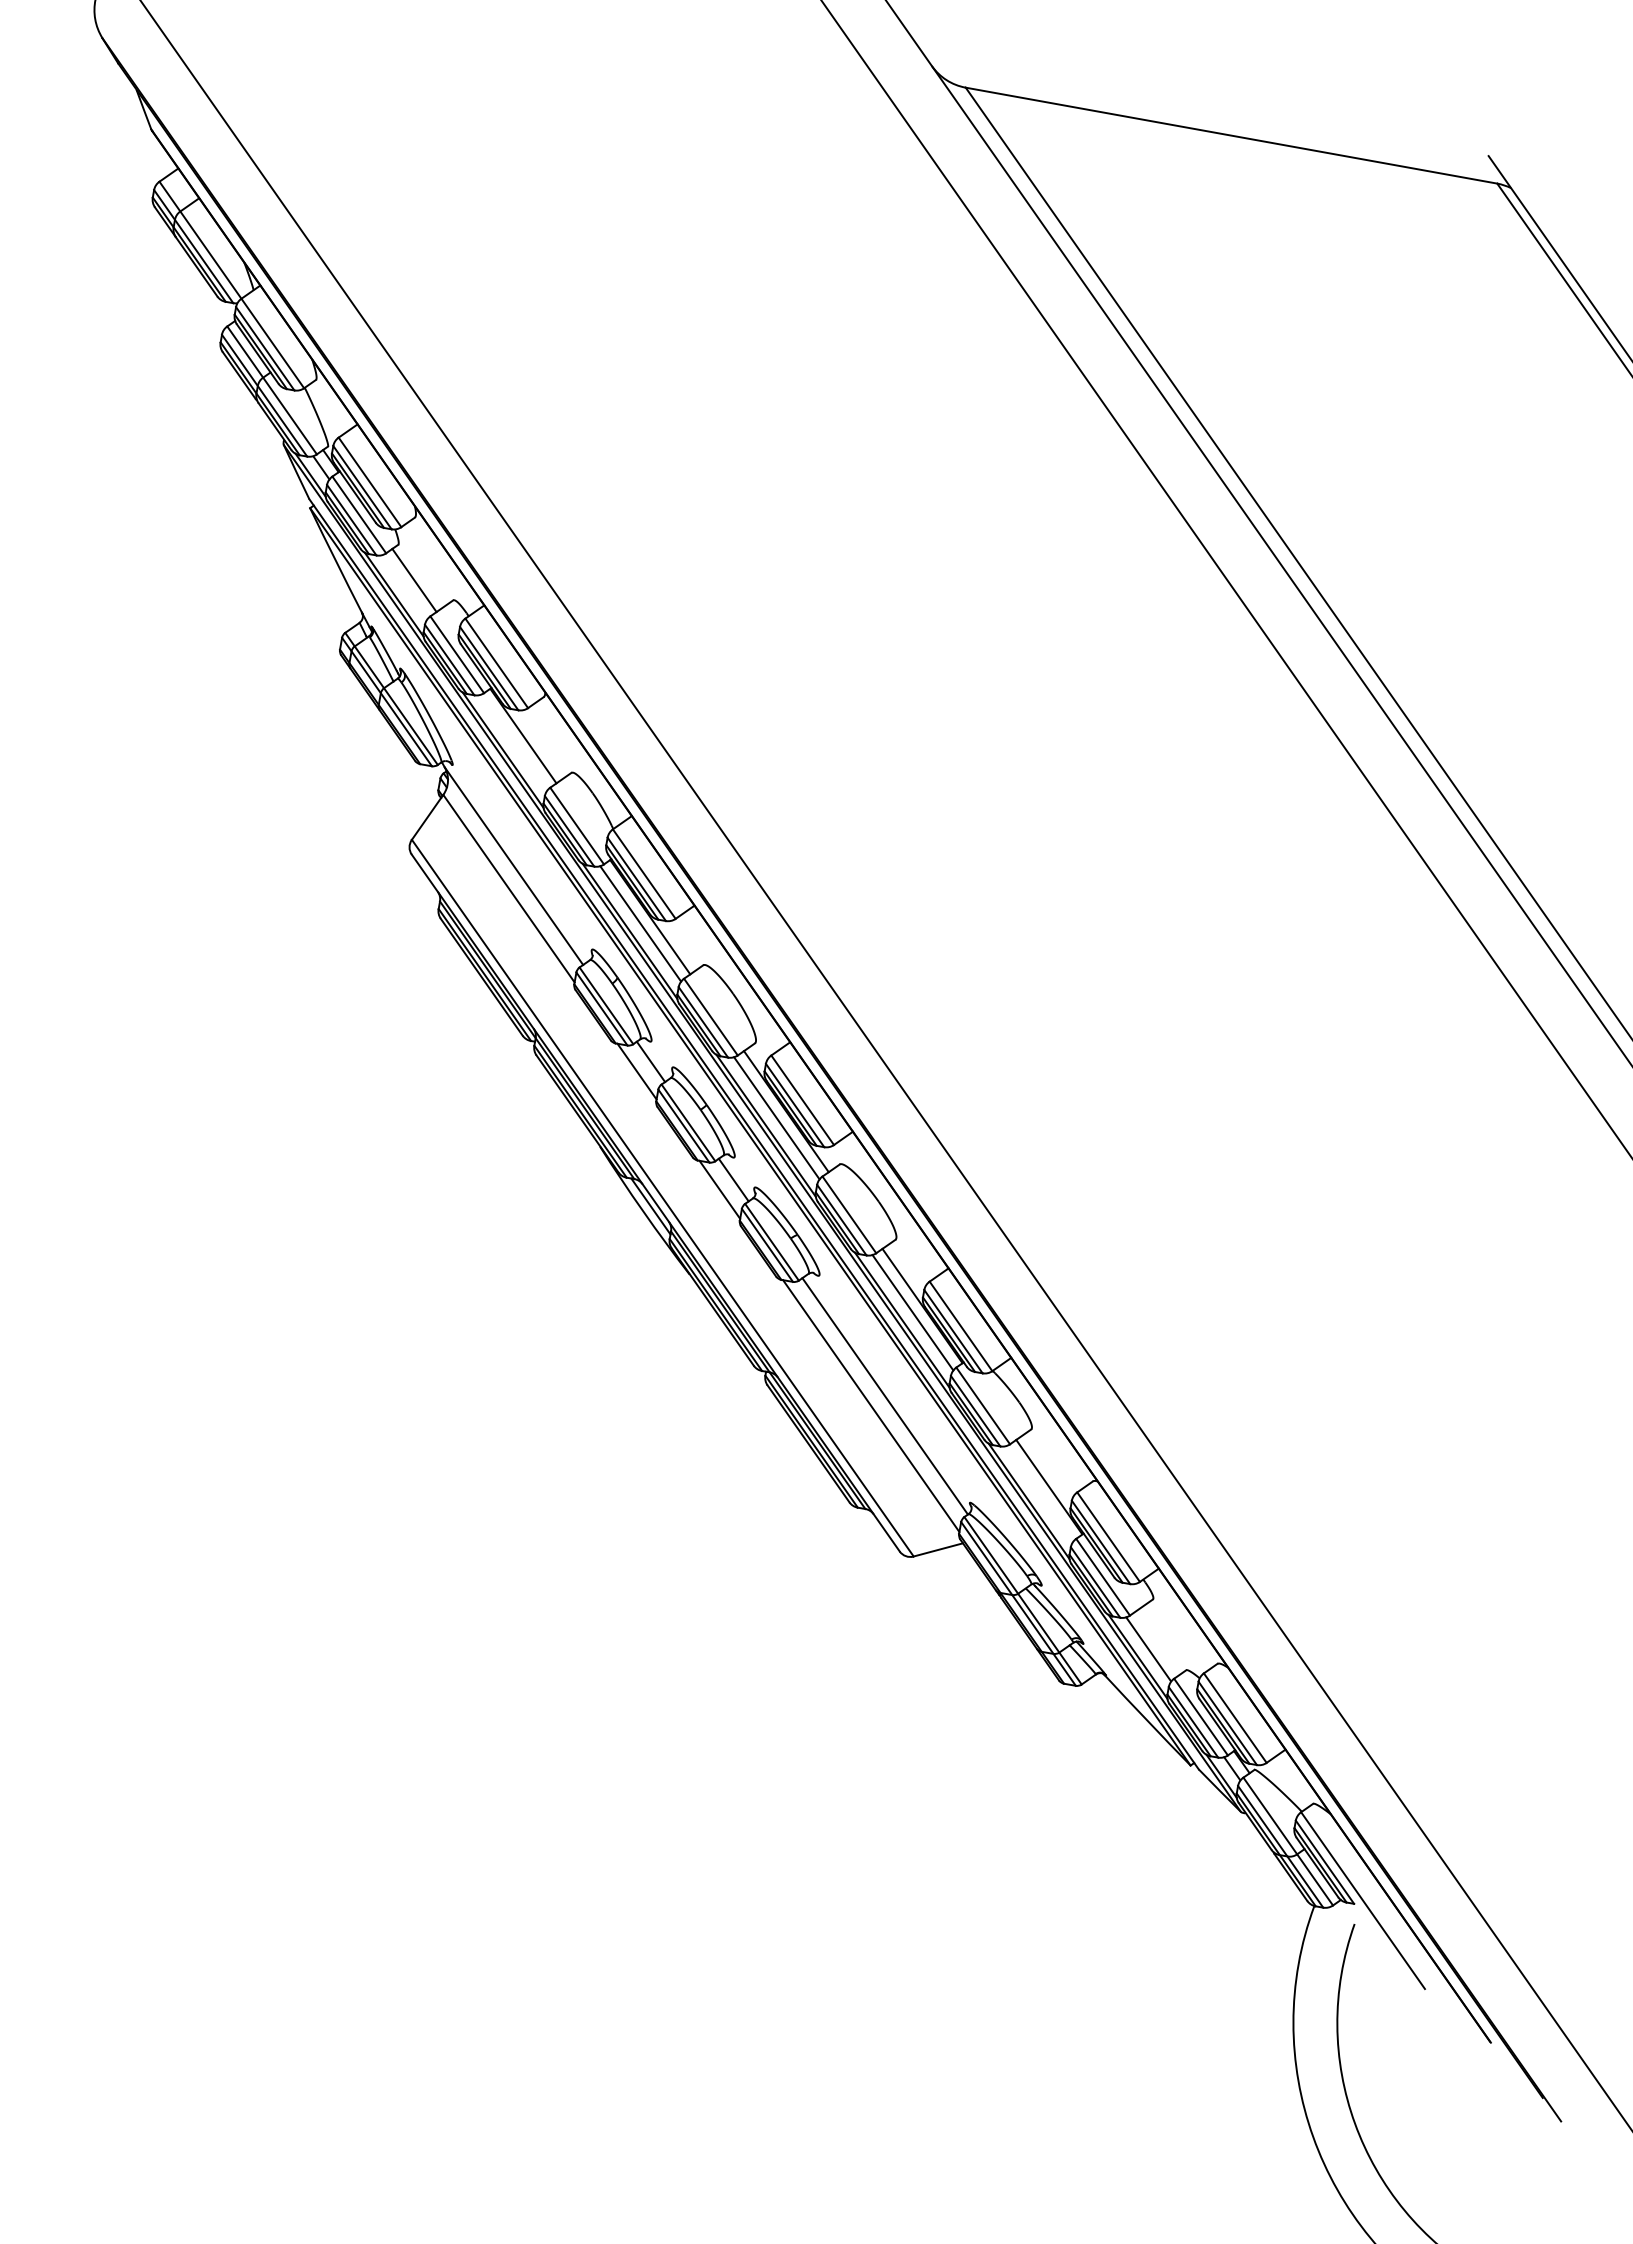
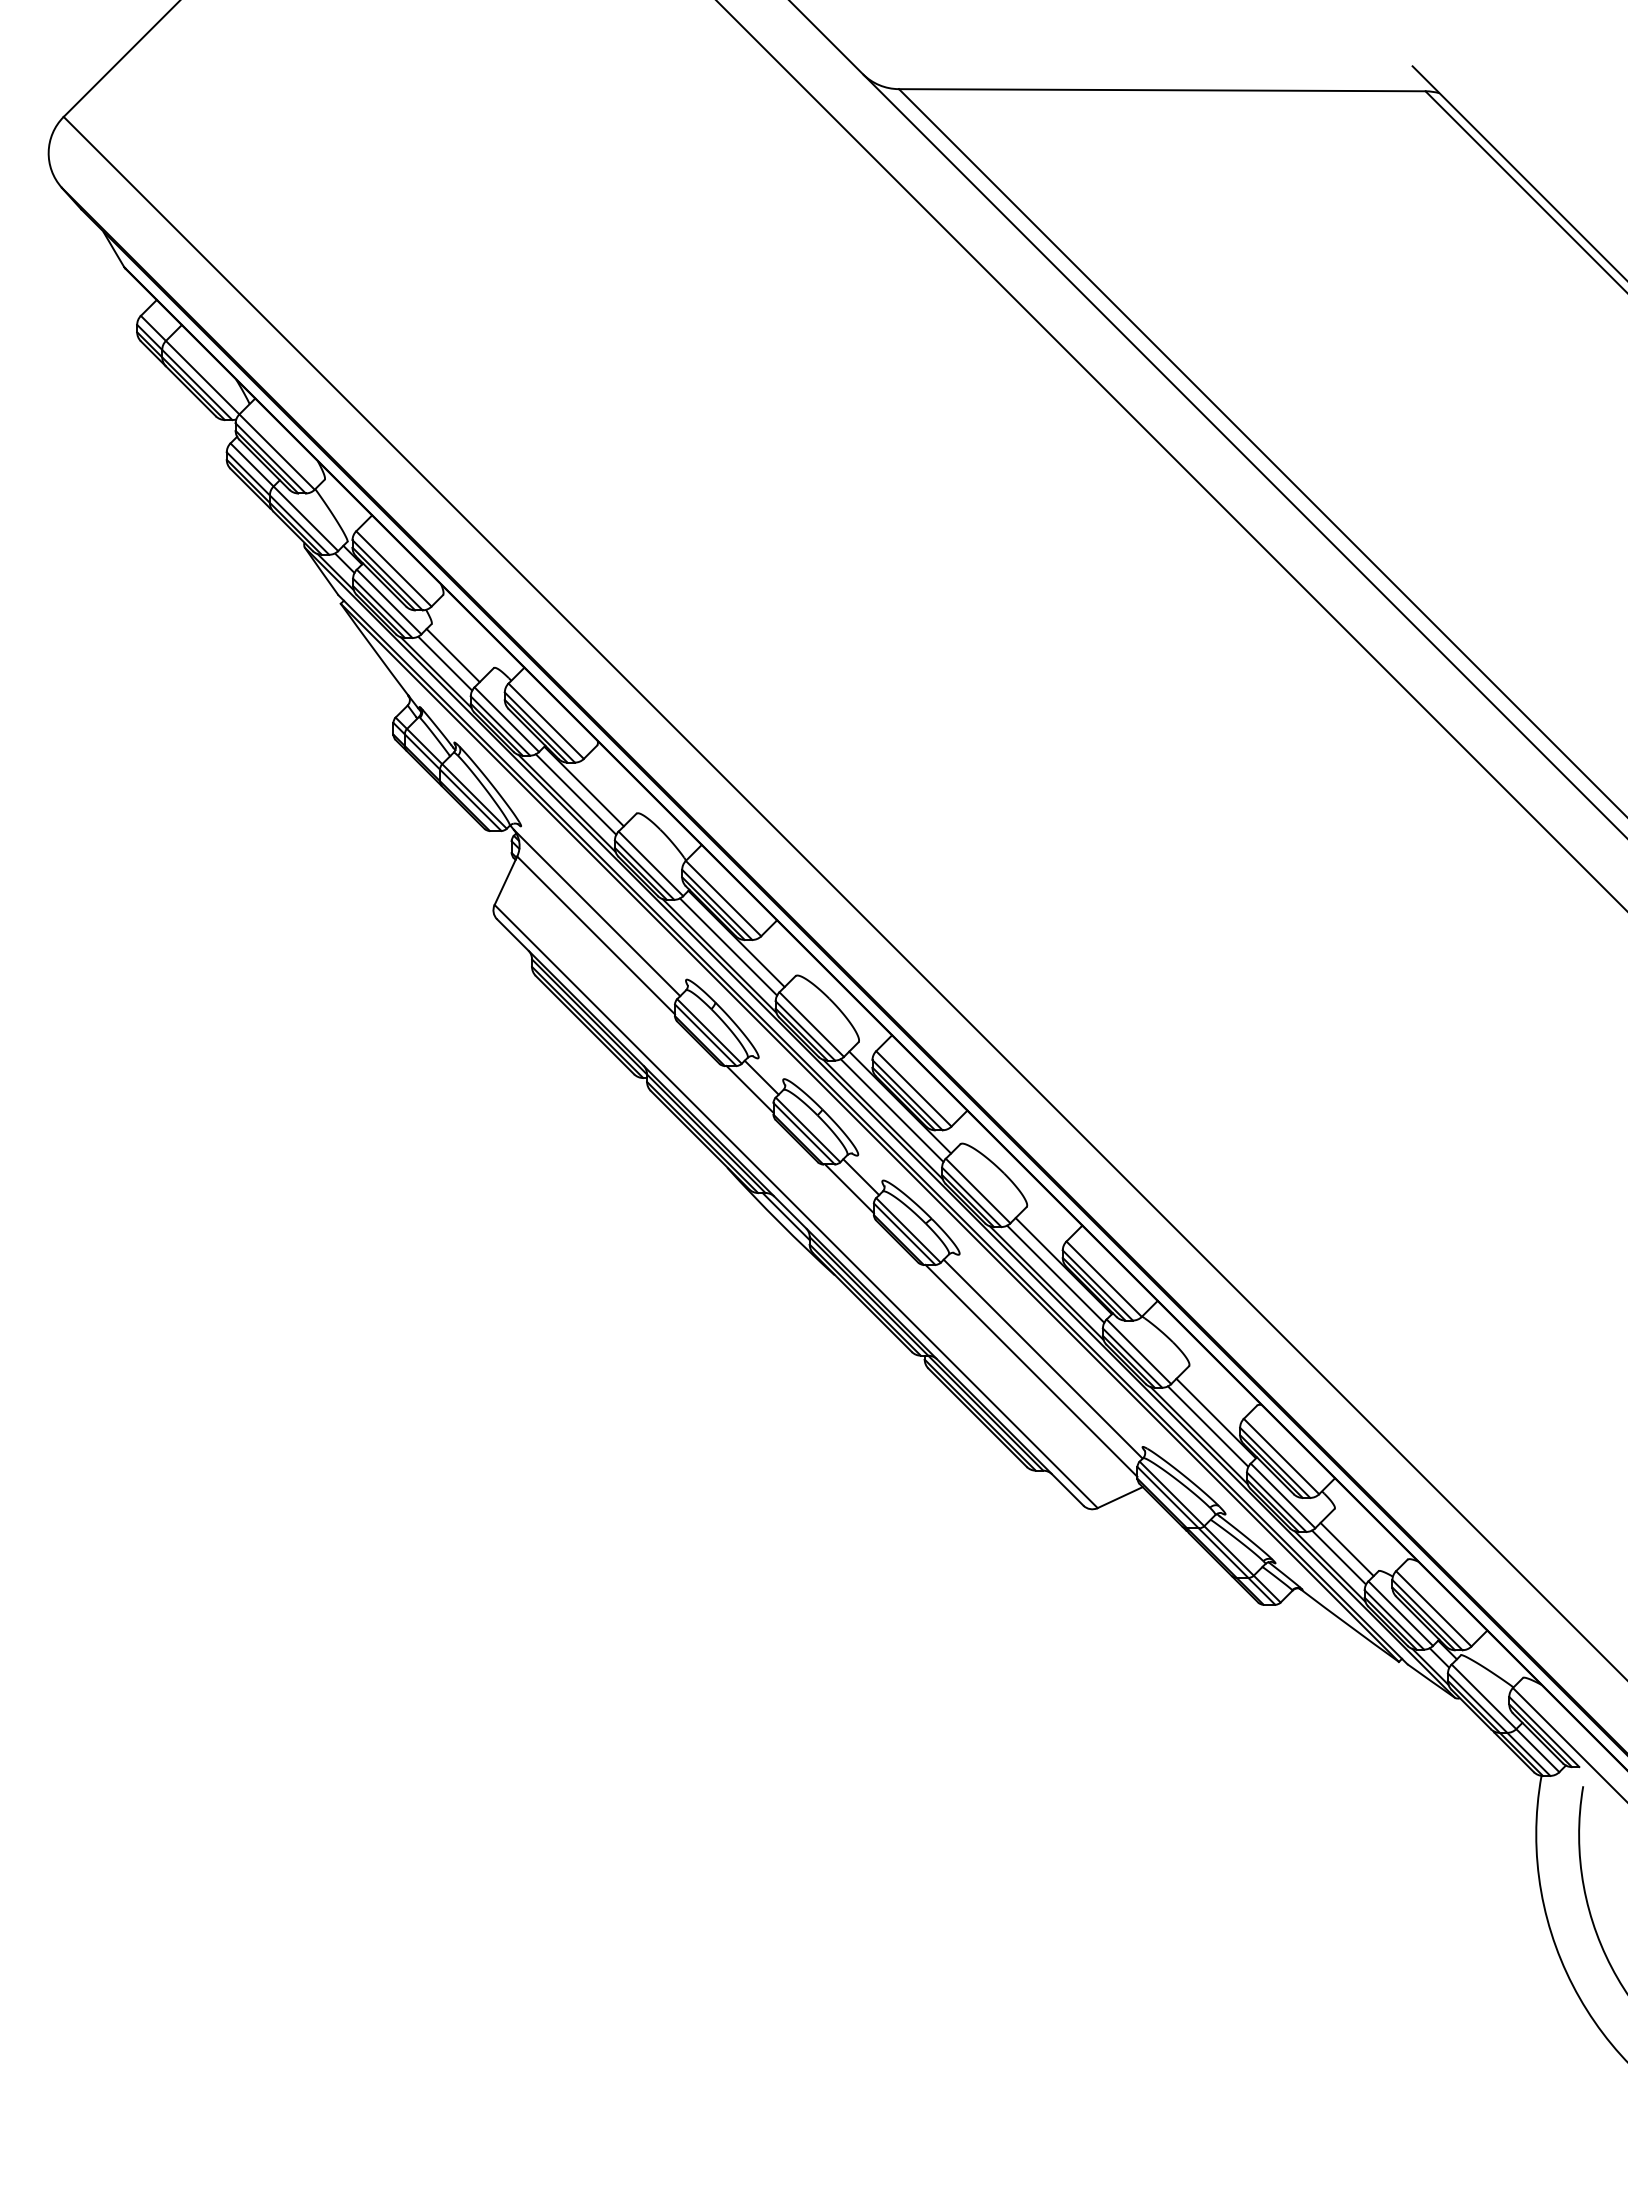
line: (405, 587) -> (445, 663), added
line: (513, 742) -> (575, 794), added
line: (1039, 1493) -> (1207, 1426), added
line: (1157, 1642) -> (1346, 1549), added

